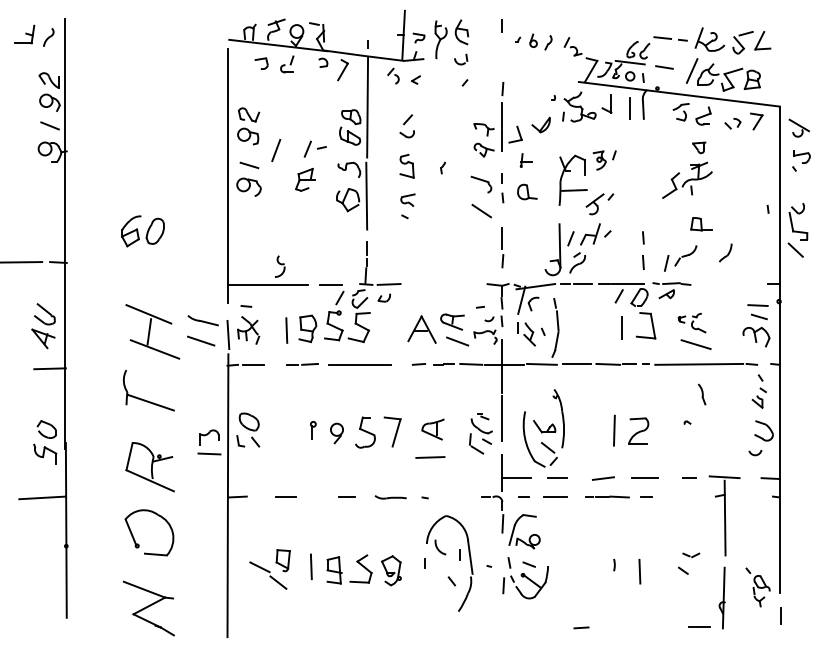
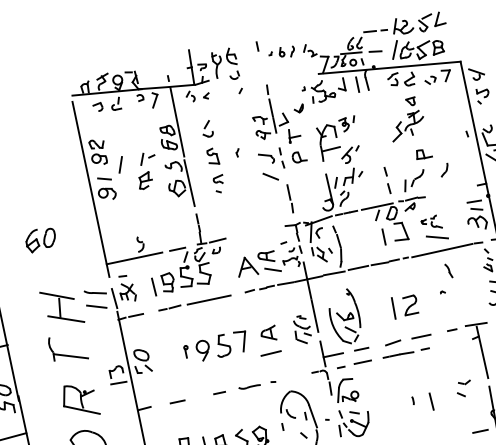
part: (540, 124) -> (298, 108), size x0.71
part: (526, 160) -> (294, 135), size x1.43
part: (336, 433) -> (203, 350), size x1.43

